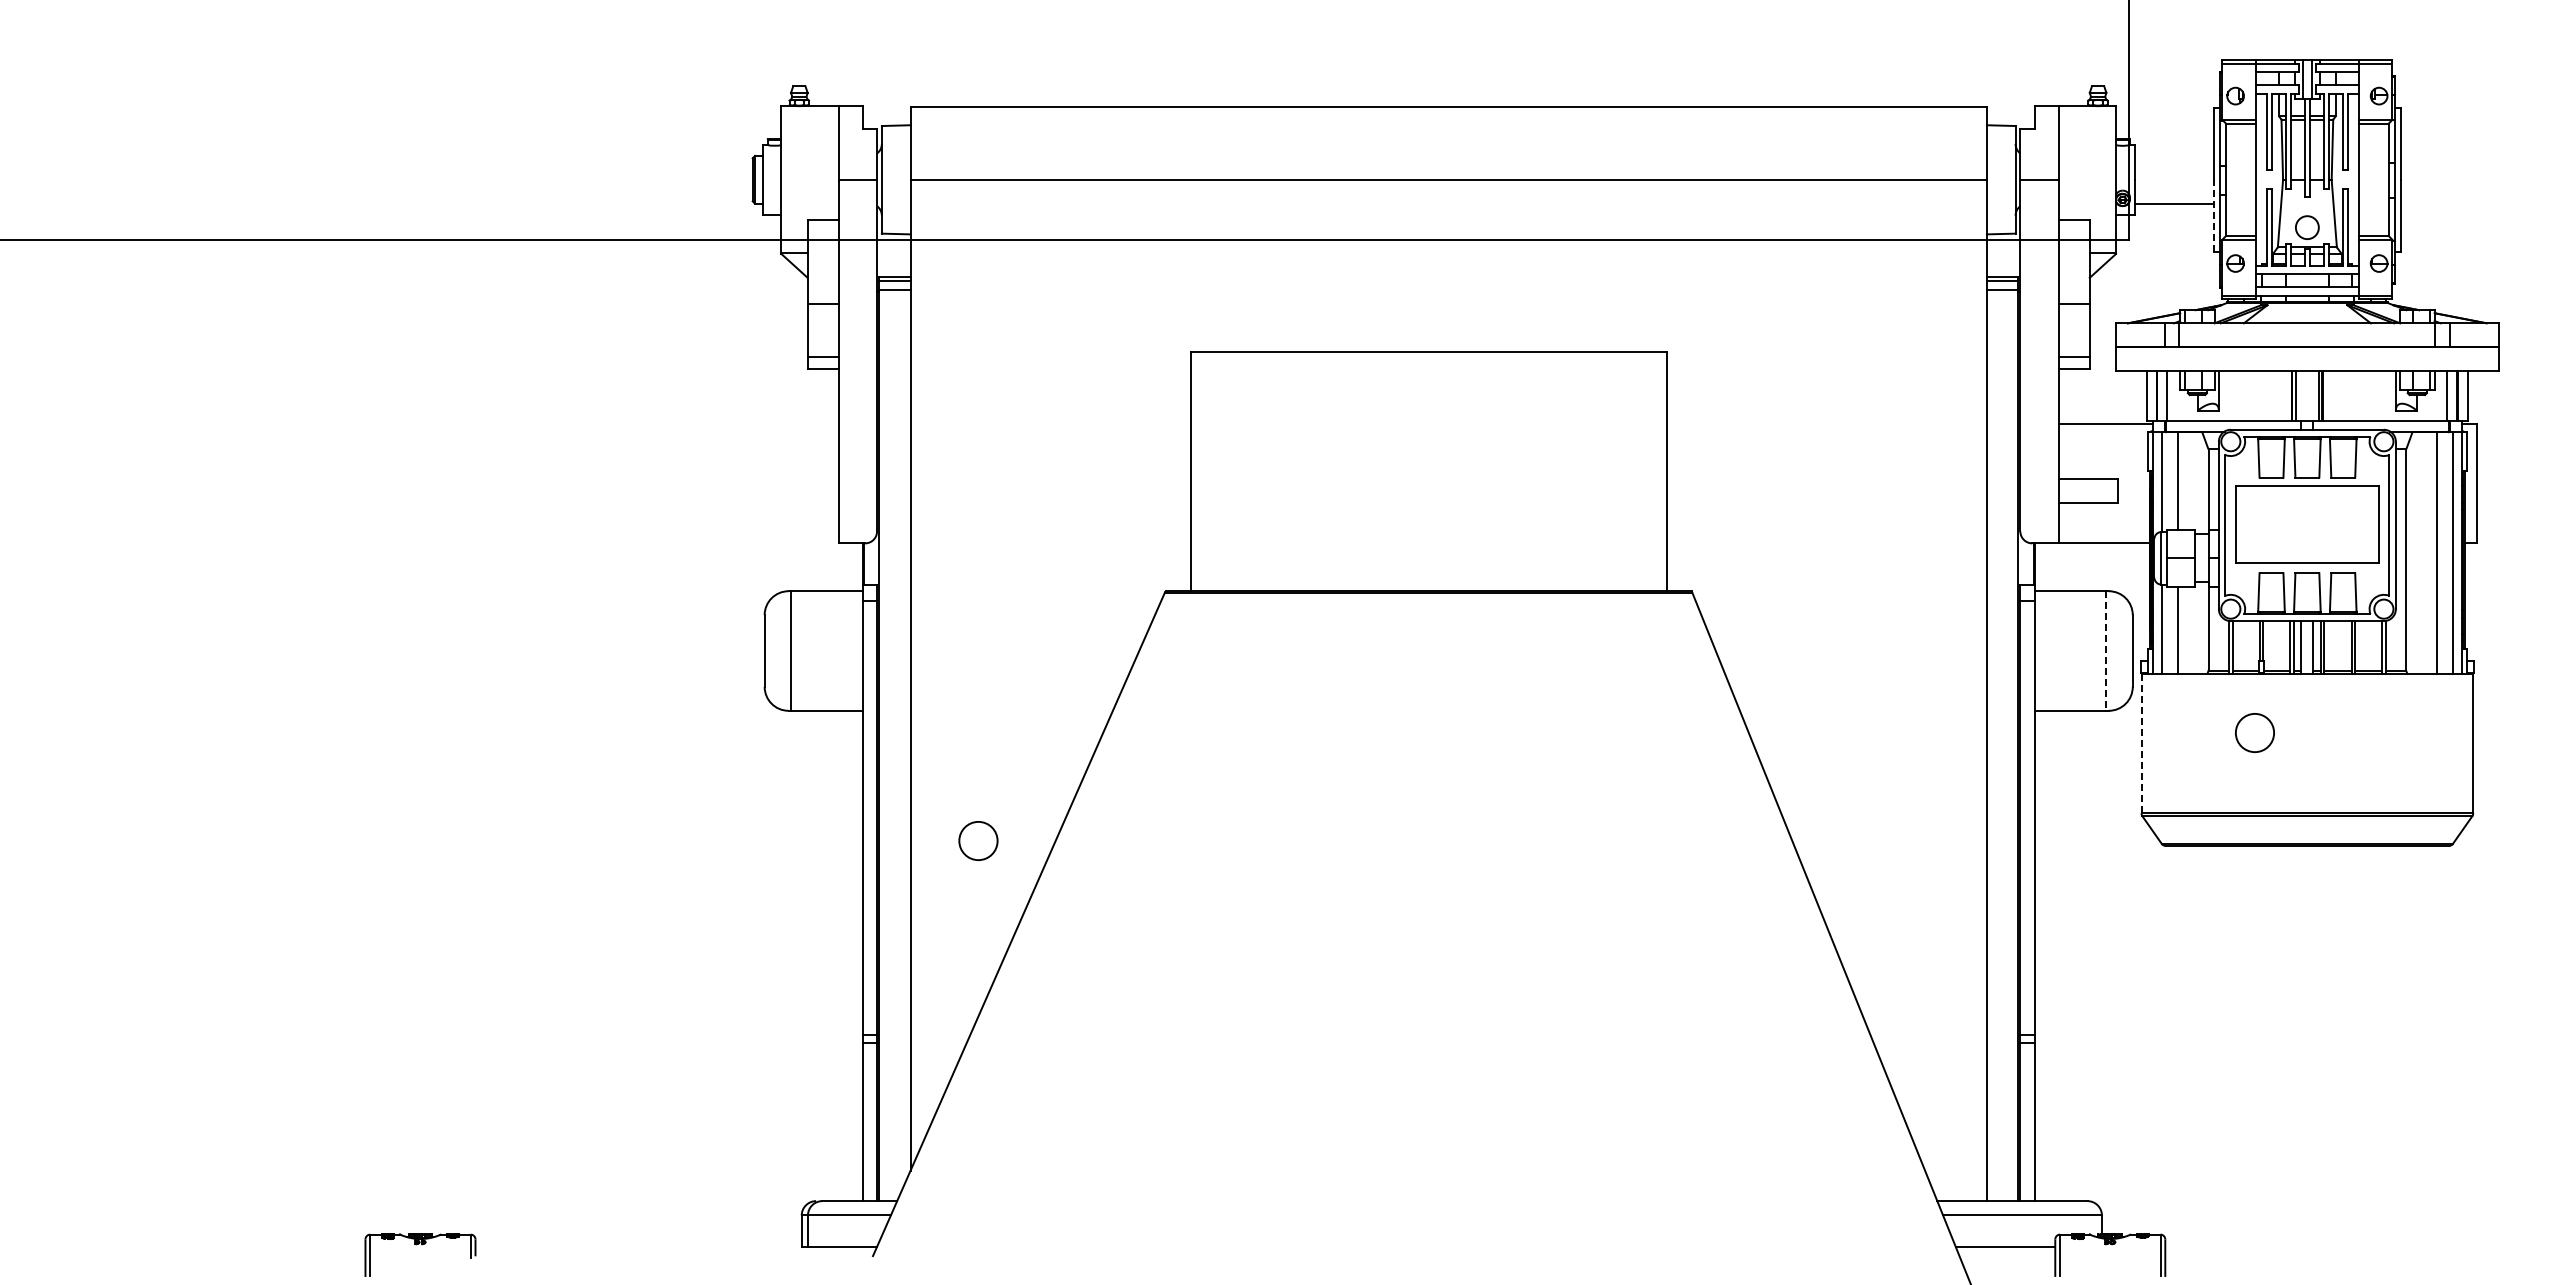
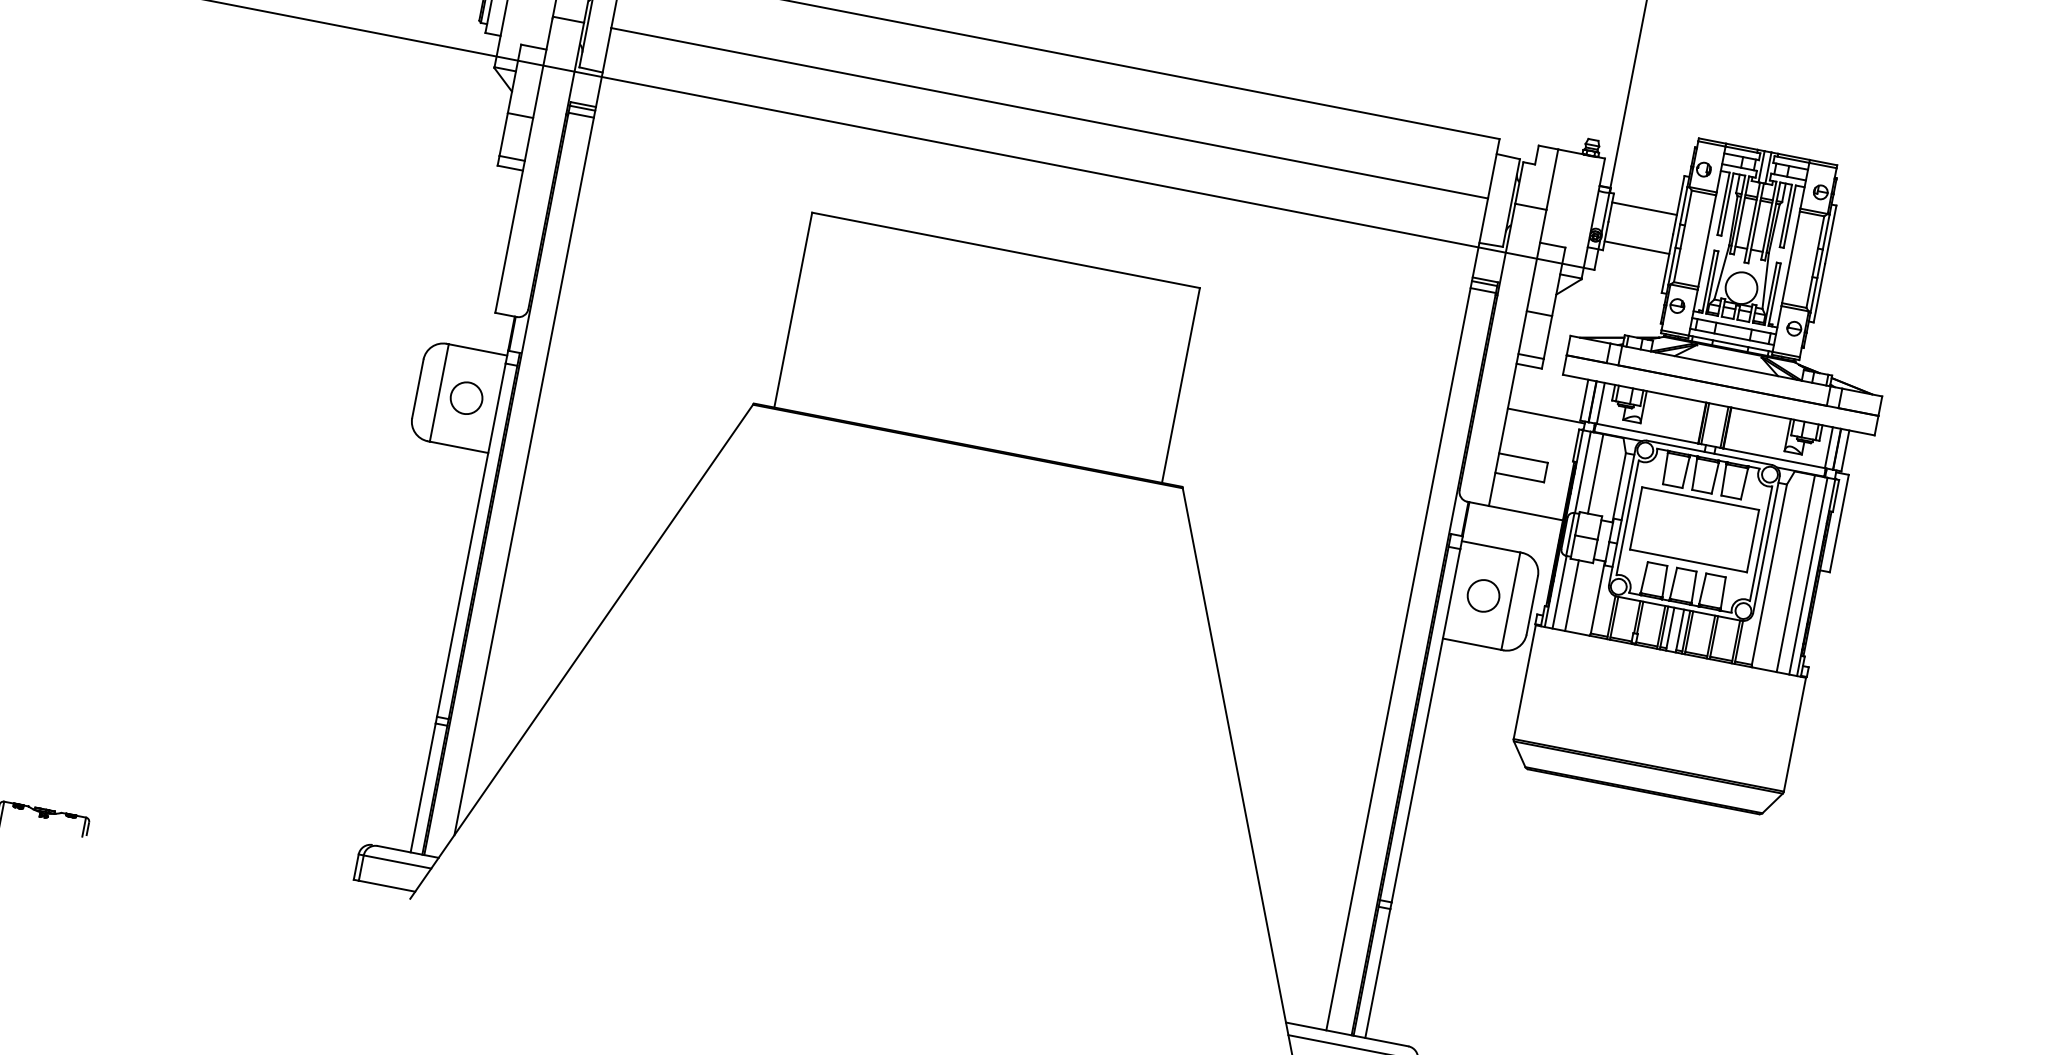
line: (2174, 155) -> (1644, 208), added
line: (2214, 215) -> (1667, 263), dashed -> solid
circle: (2307, 227) -> (1741, 288), size x1.67
line: (2106, 651) -> (1510, 601), dashed -> solid
circle: (2254, 732) -> (1483, 595), moved
line: (2141, 743) -> (1524, 682), dashed -> solid
circle: (978, 840) -> (466, 397), moved

